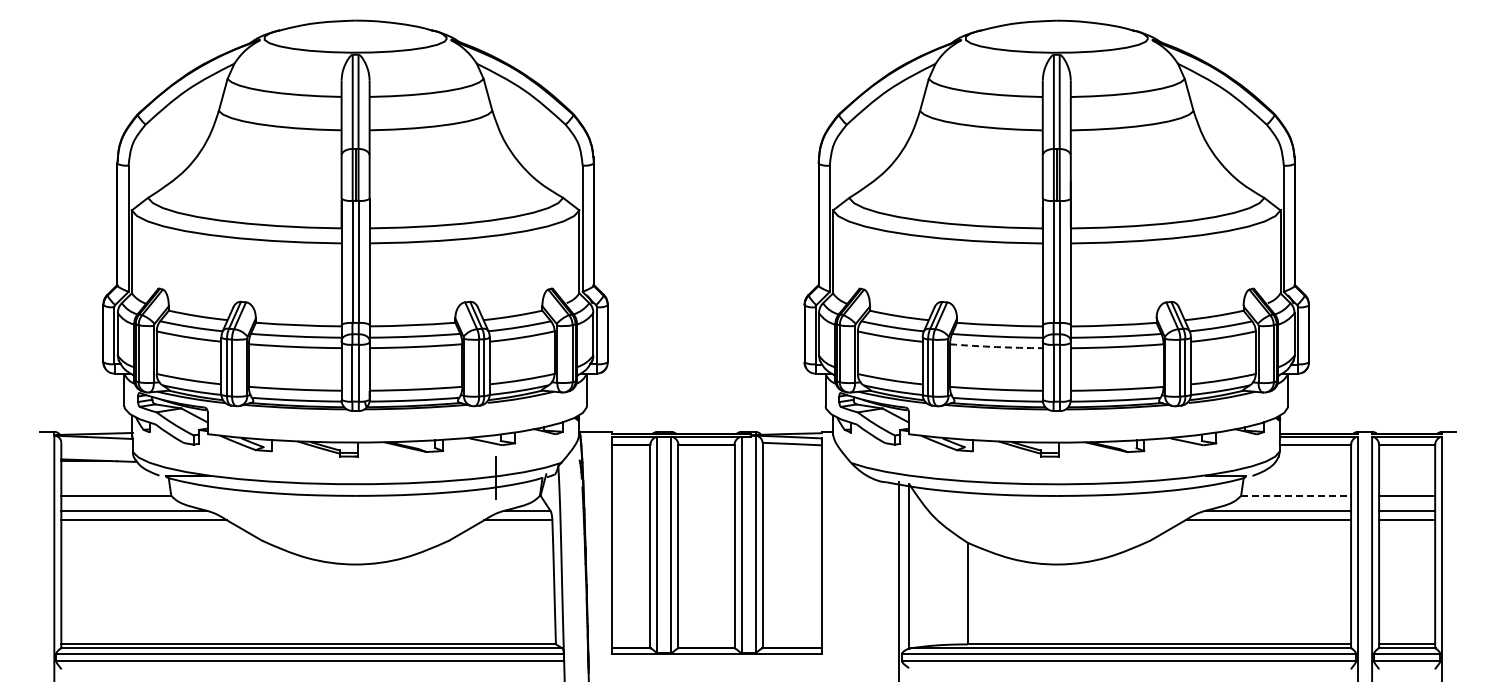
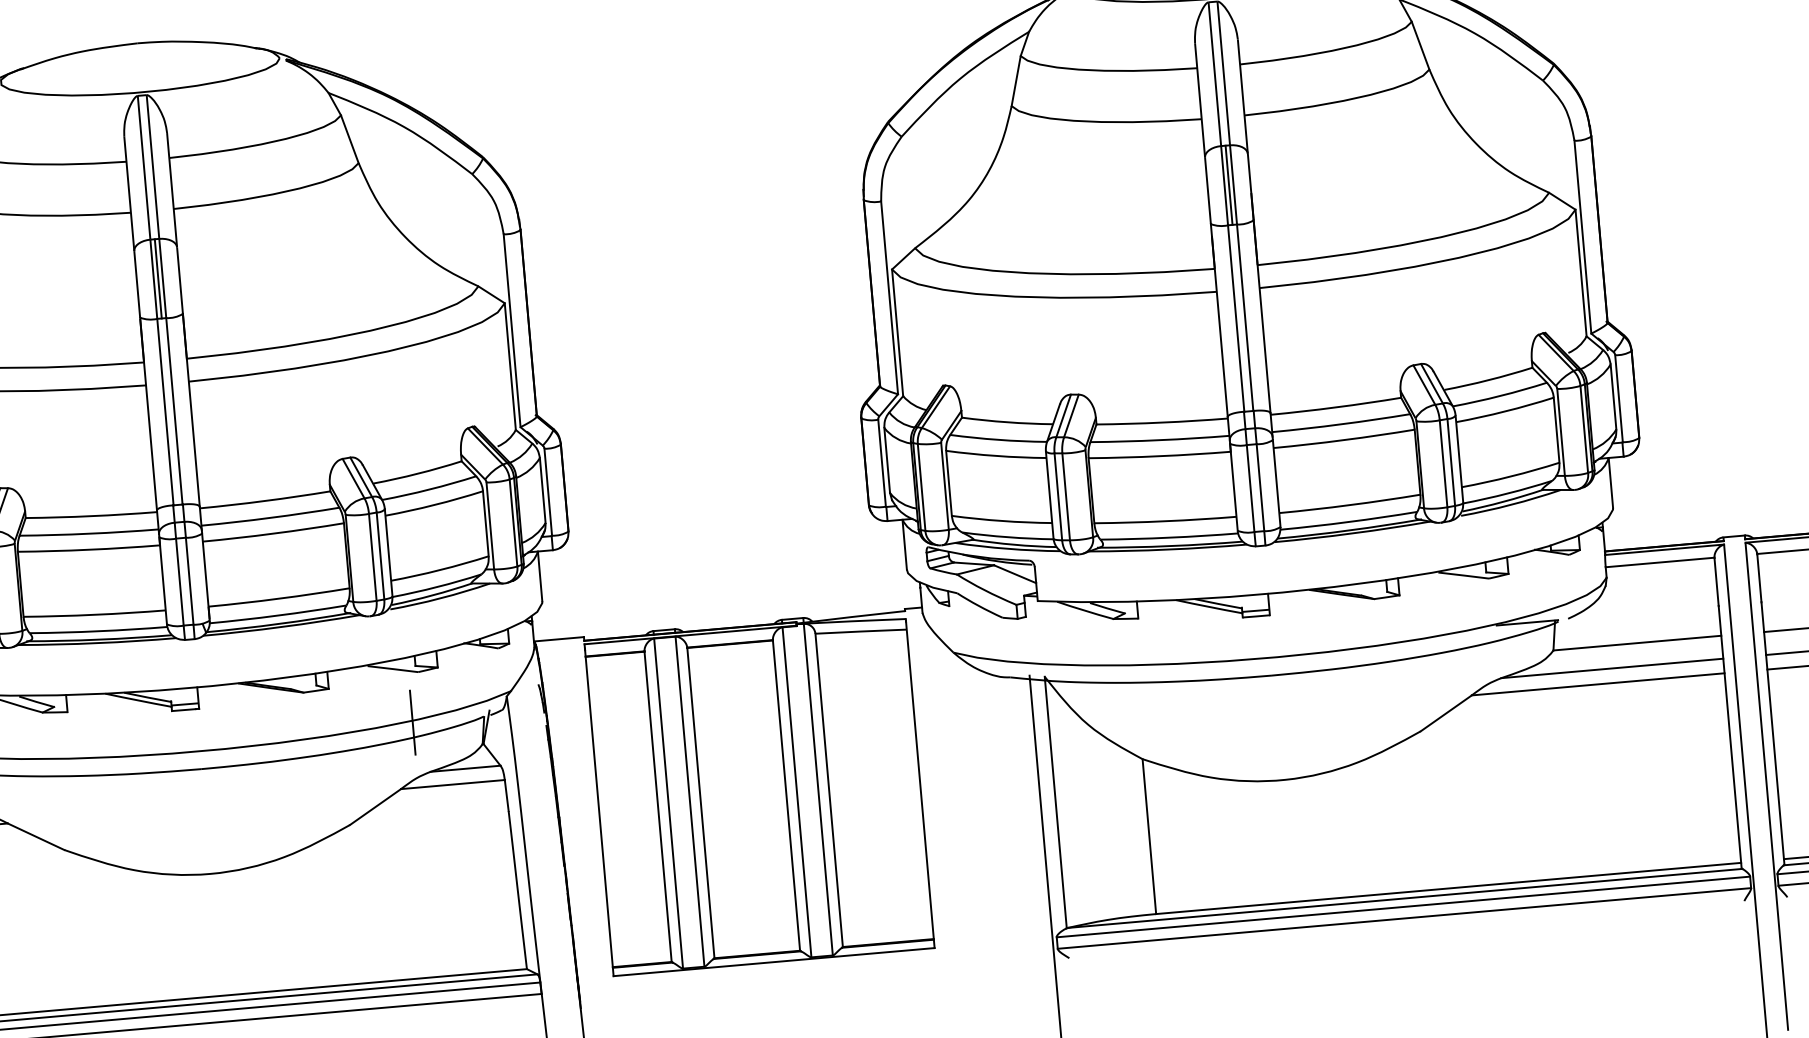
arc: (996, 347) -> (1160, 456), dashed -> solid
line: (1296, 495) -> (1637, 642), dashed -> solid

